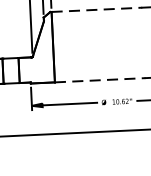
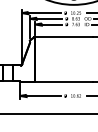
line: (96, 10) -> (63, 37), dashed -> solid
line: (99, 79) -> (63, 81), dashed -> solid

